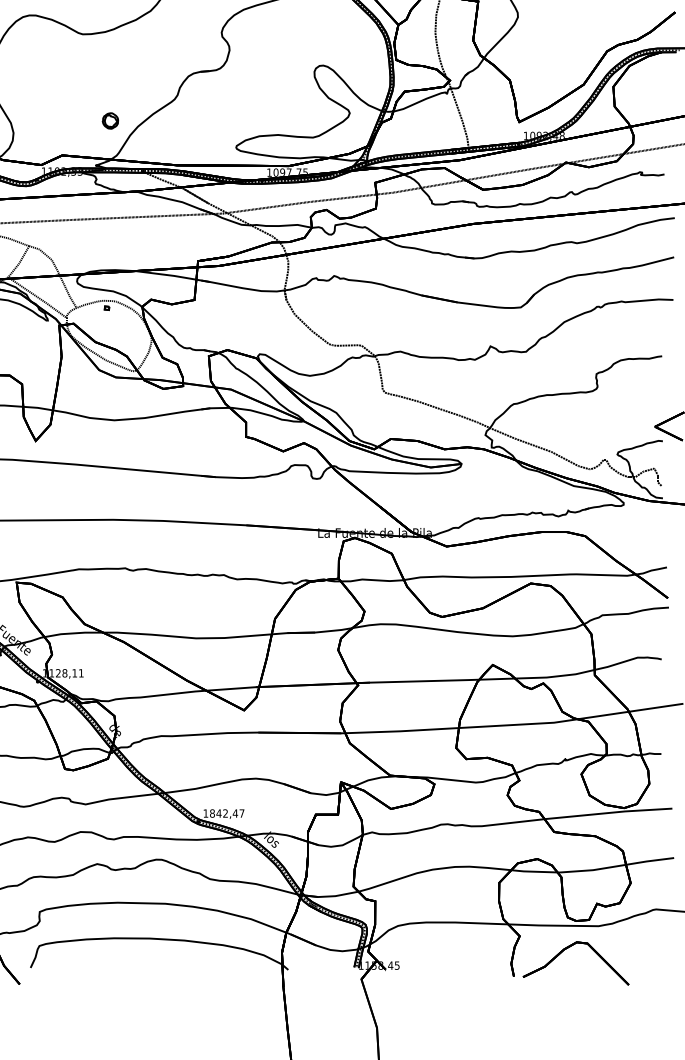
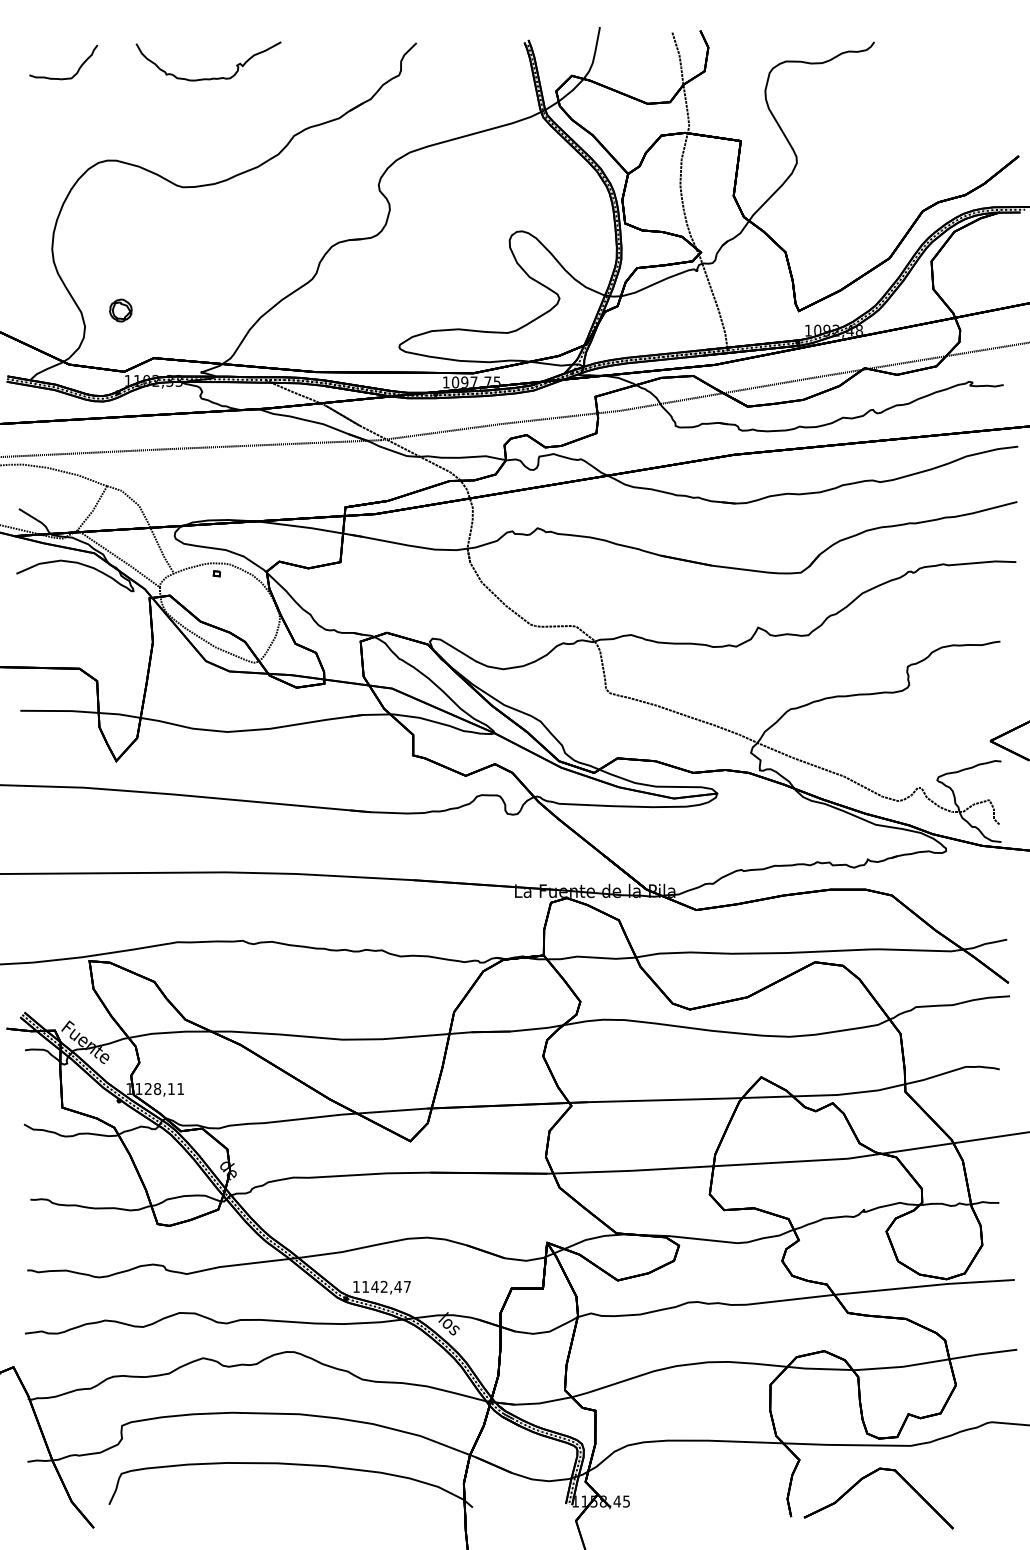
part: (110, 120) -> (120, 310), moved
text: (212, 813) -> (365, 1286), 1842,47 -> 1142,47

